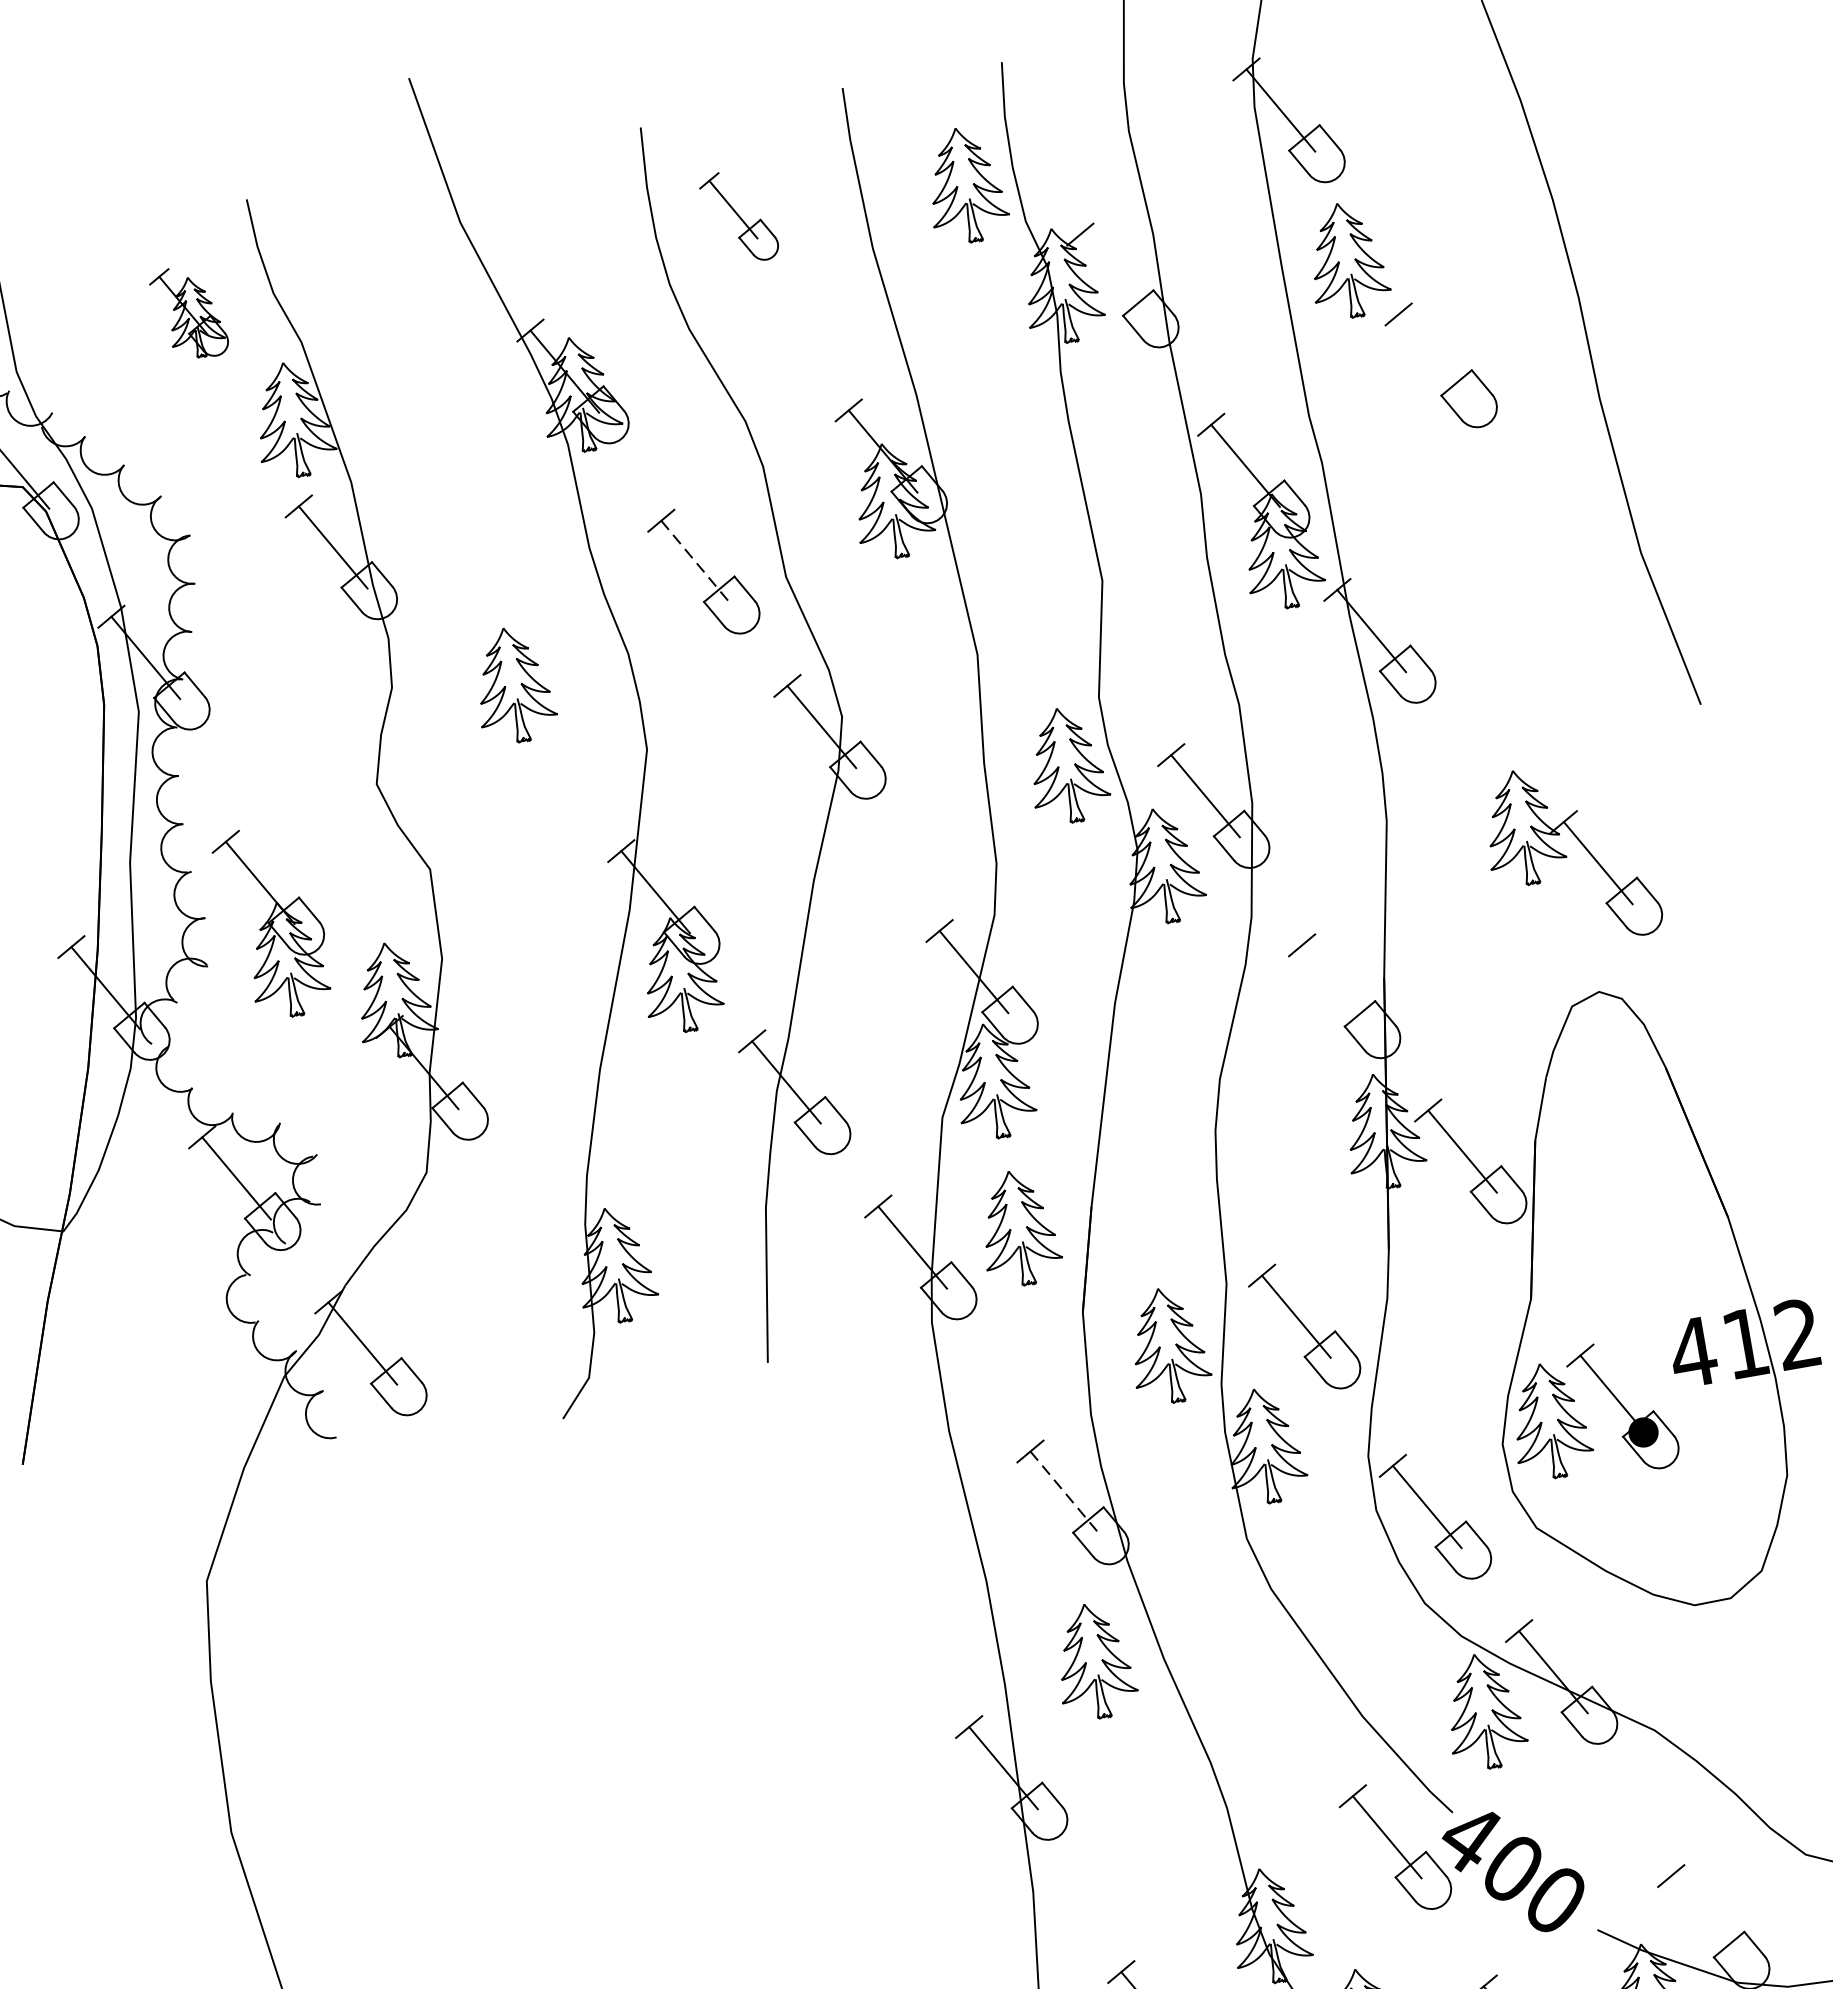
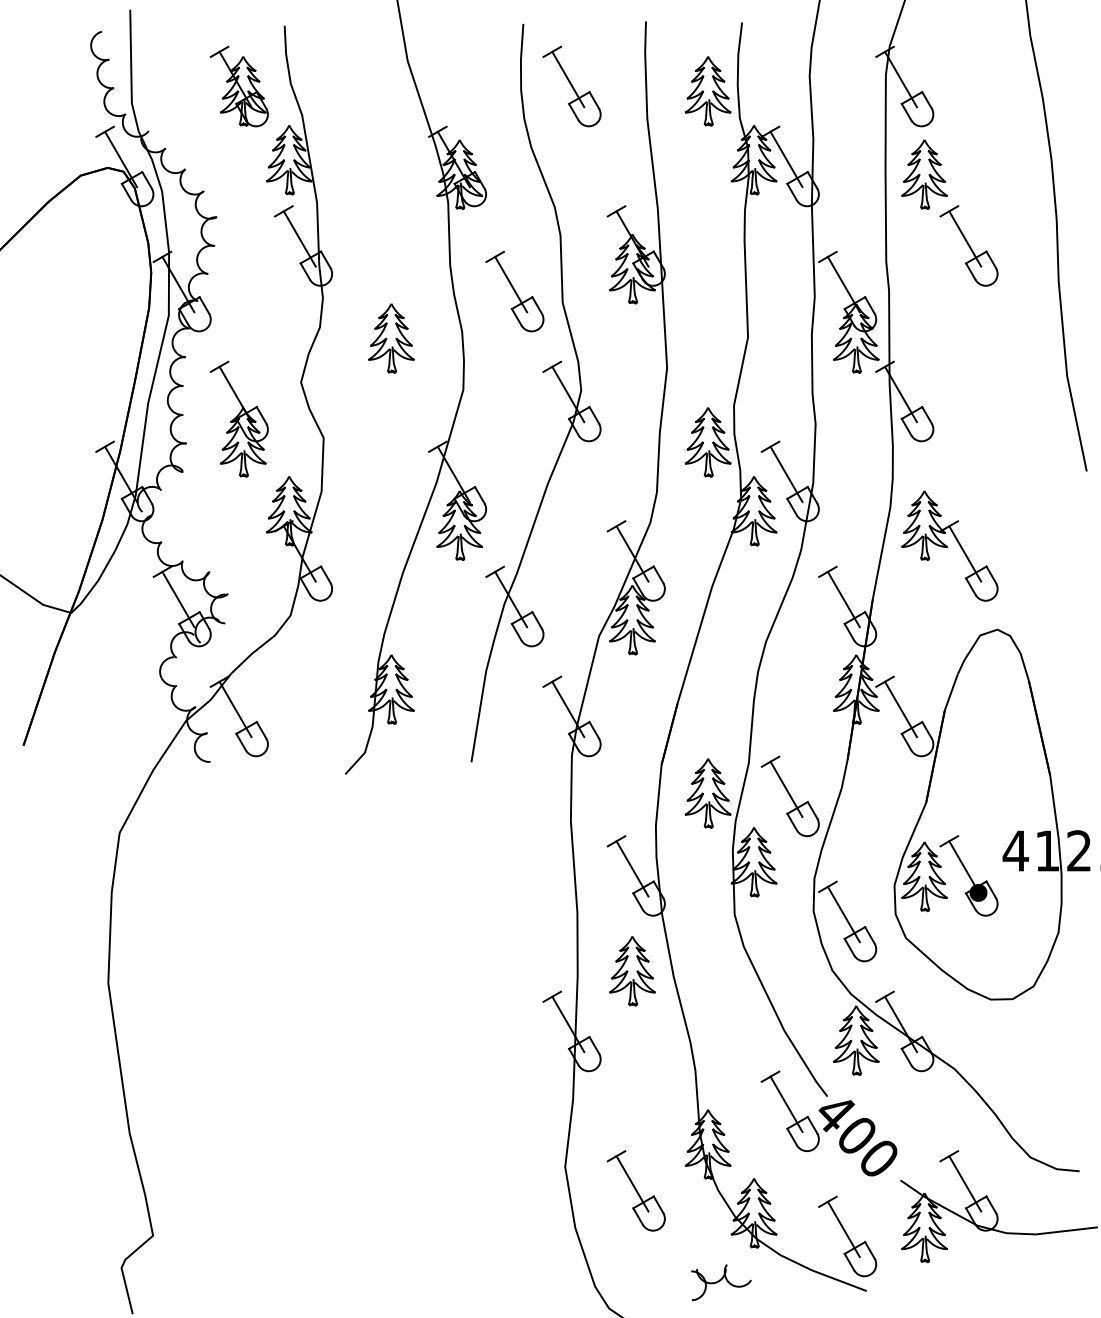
part: (738, 217) -> (571, 86), size x1.43
line: (1114, 275) -> (786, 159), added
part: (187, 313) -> (238, 86), size x1.43
line: (1433, 354) -> (965, 238), added
line: (696, 561) -> (511, 284), dashed -> solid
part: (1569, 853) -> (949, 545), moved
part: (272, 921) -> (238, 418), moved
line: (1335, 986) -> (843, 599), added
part: (1018, 1229) -> (632, 709), removed
line: (1064, 1491) -> (632, 868), dashed -> solid
line: (1705, 1916) -> (965, 1183), added

